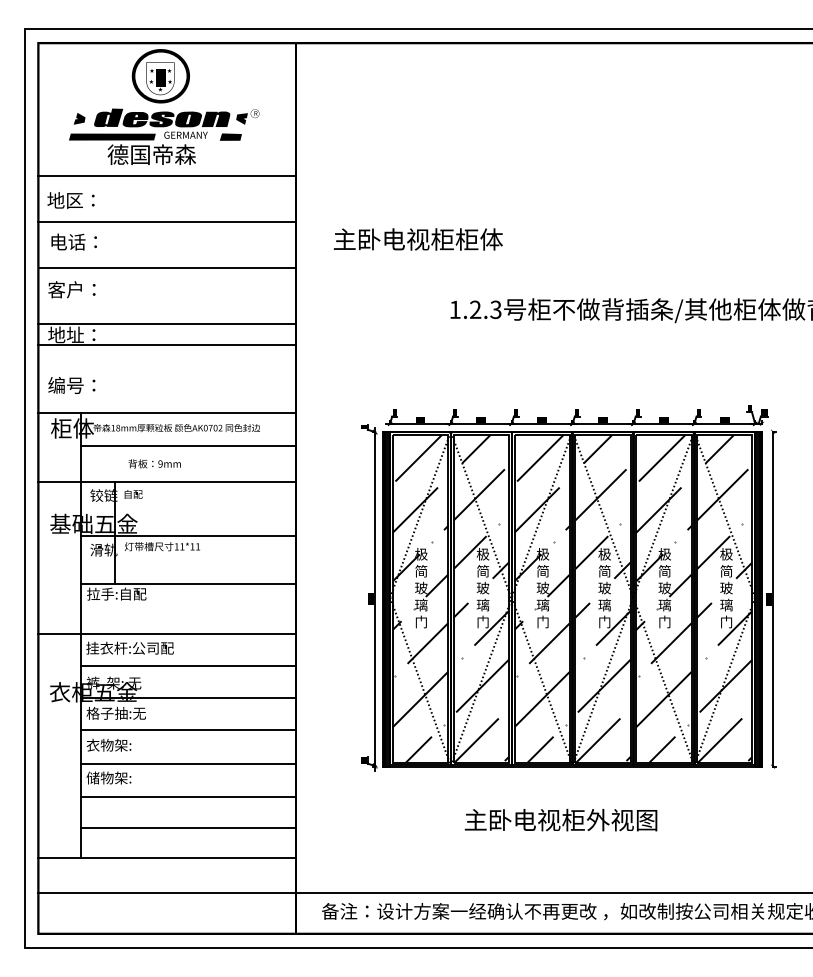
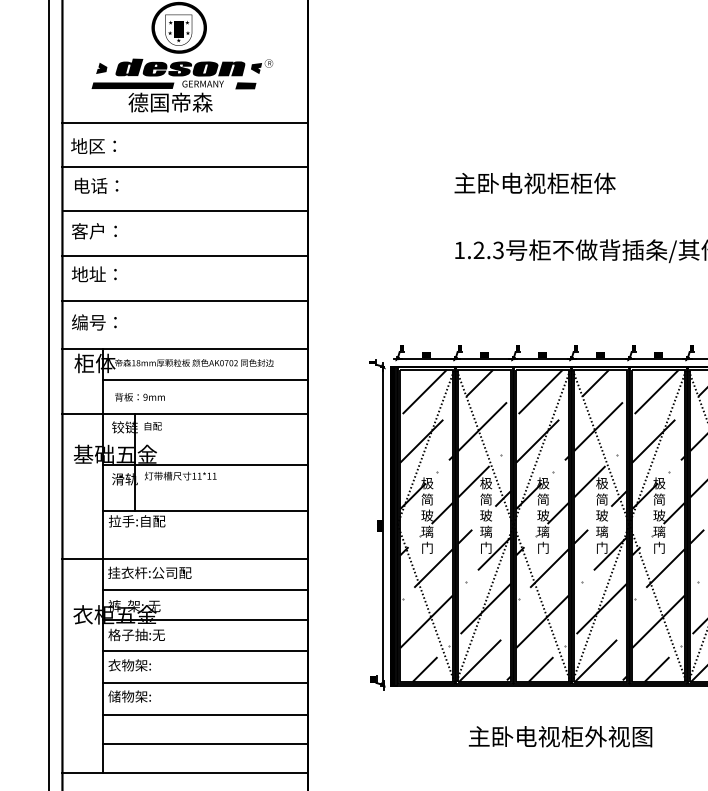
text: (418, 239) -> (535, 183), moved
line: (166, 324) -> (184, 301), moved
line: (166, 344) -> (184, 255), moved
text: (154, 463) -> (139, 396), moved

